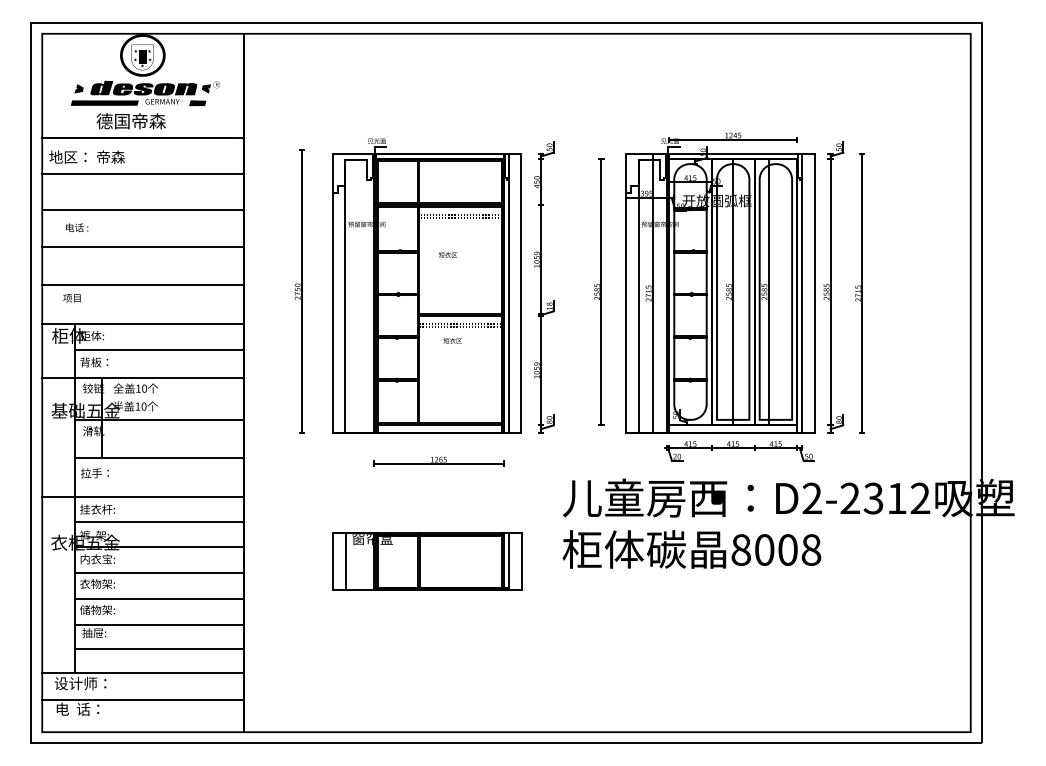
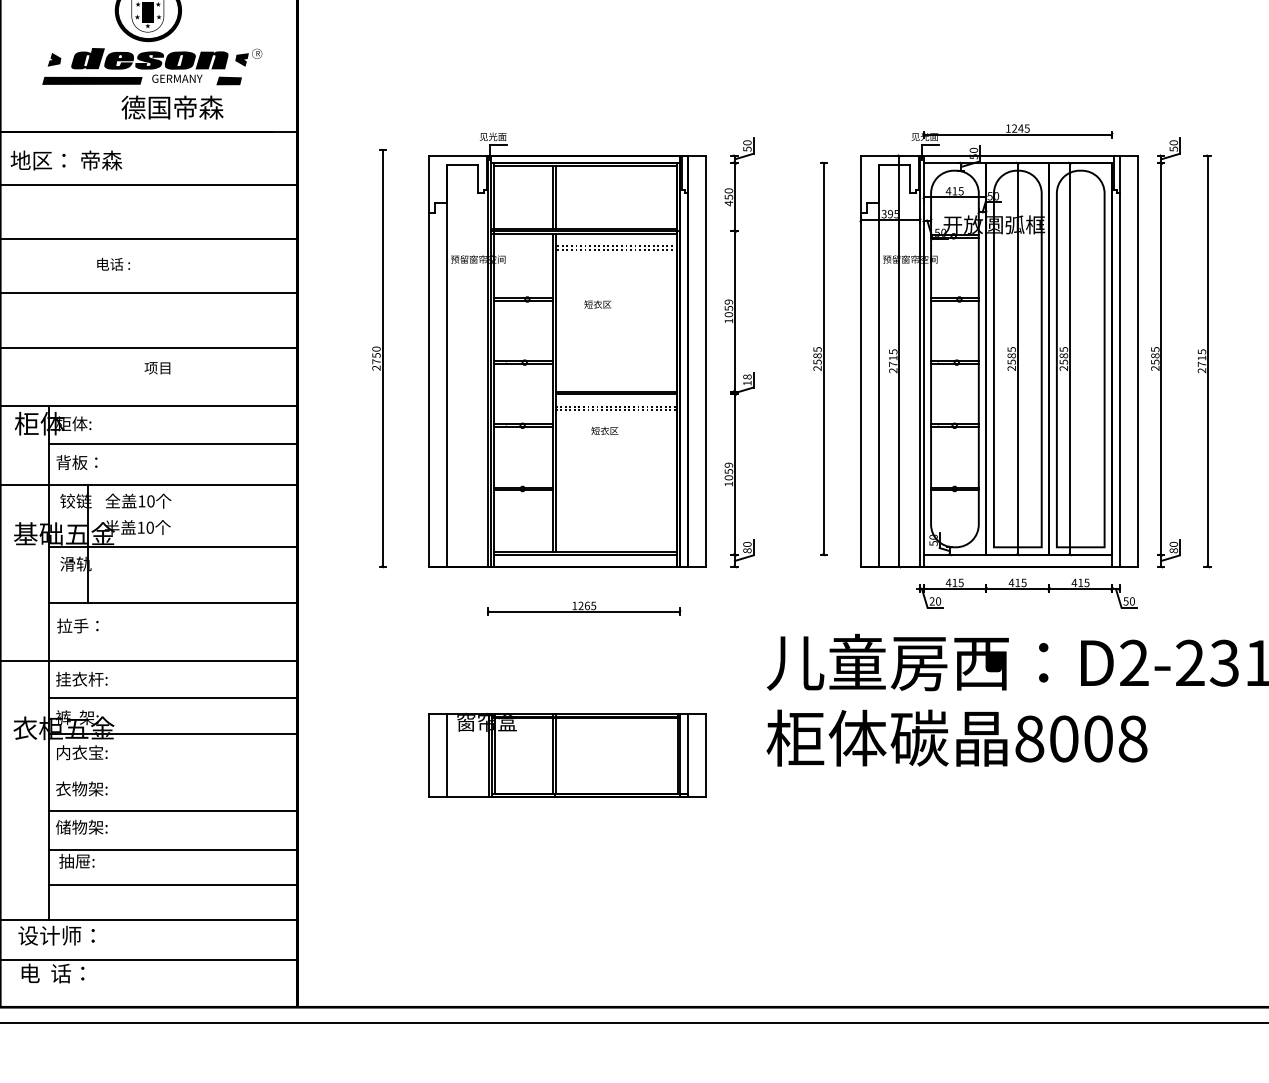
text: (130, 121) -> (171, 107), moved
text: (77, 227) -> (114, 263), moved
text: (71, 298) -> (156, 368), moved
line: (159, 572) -> (172, 772), removed

